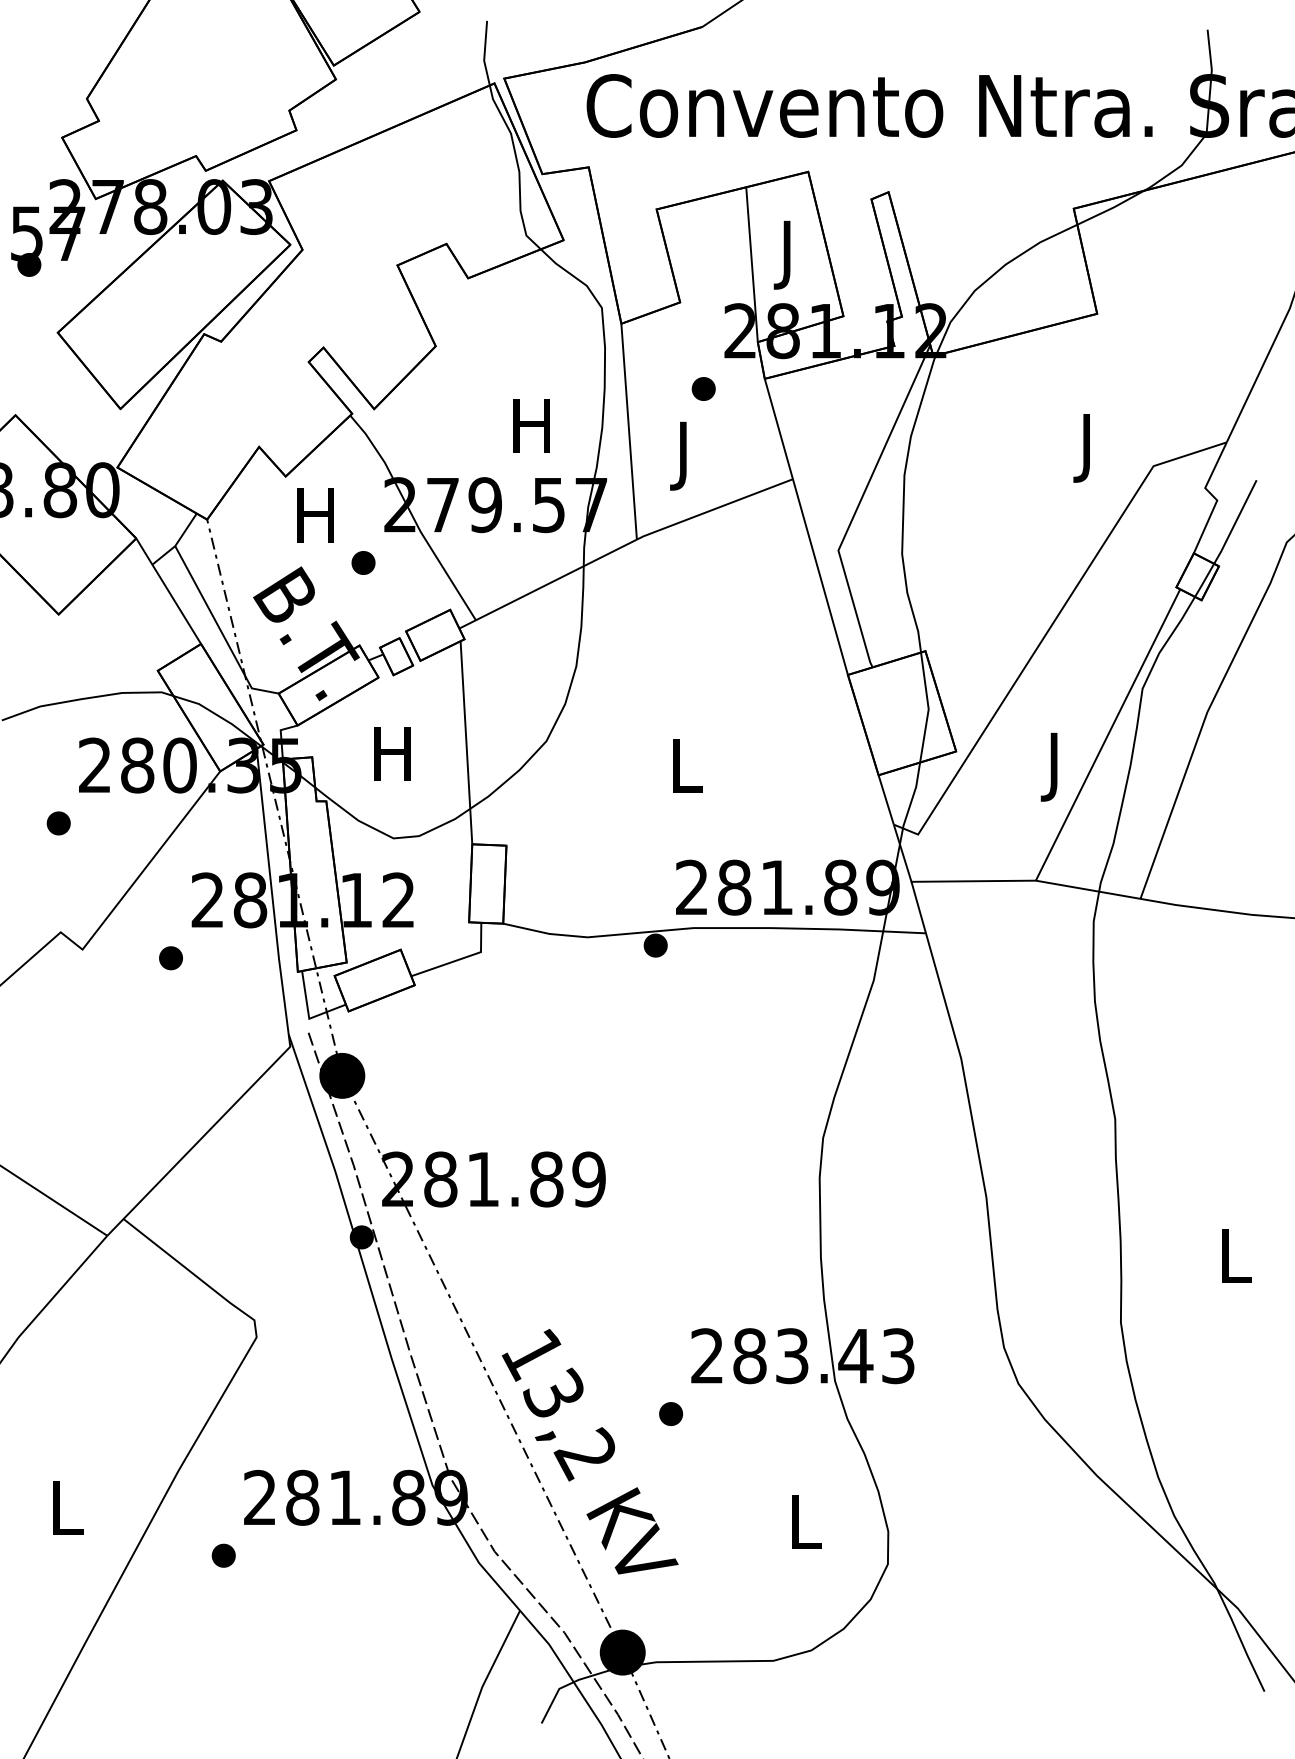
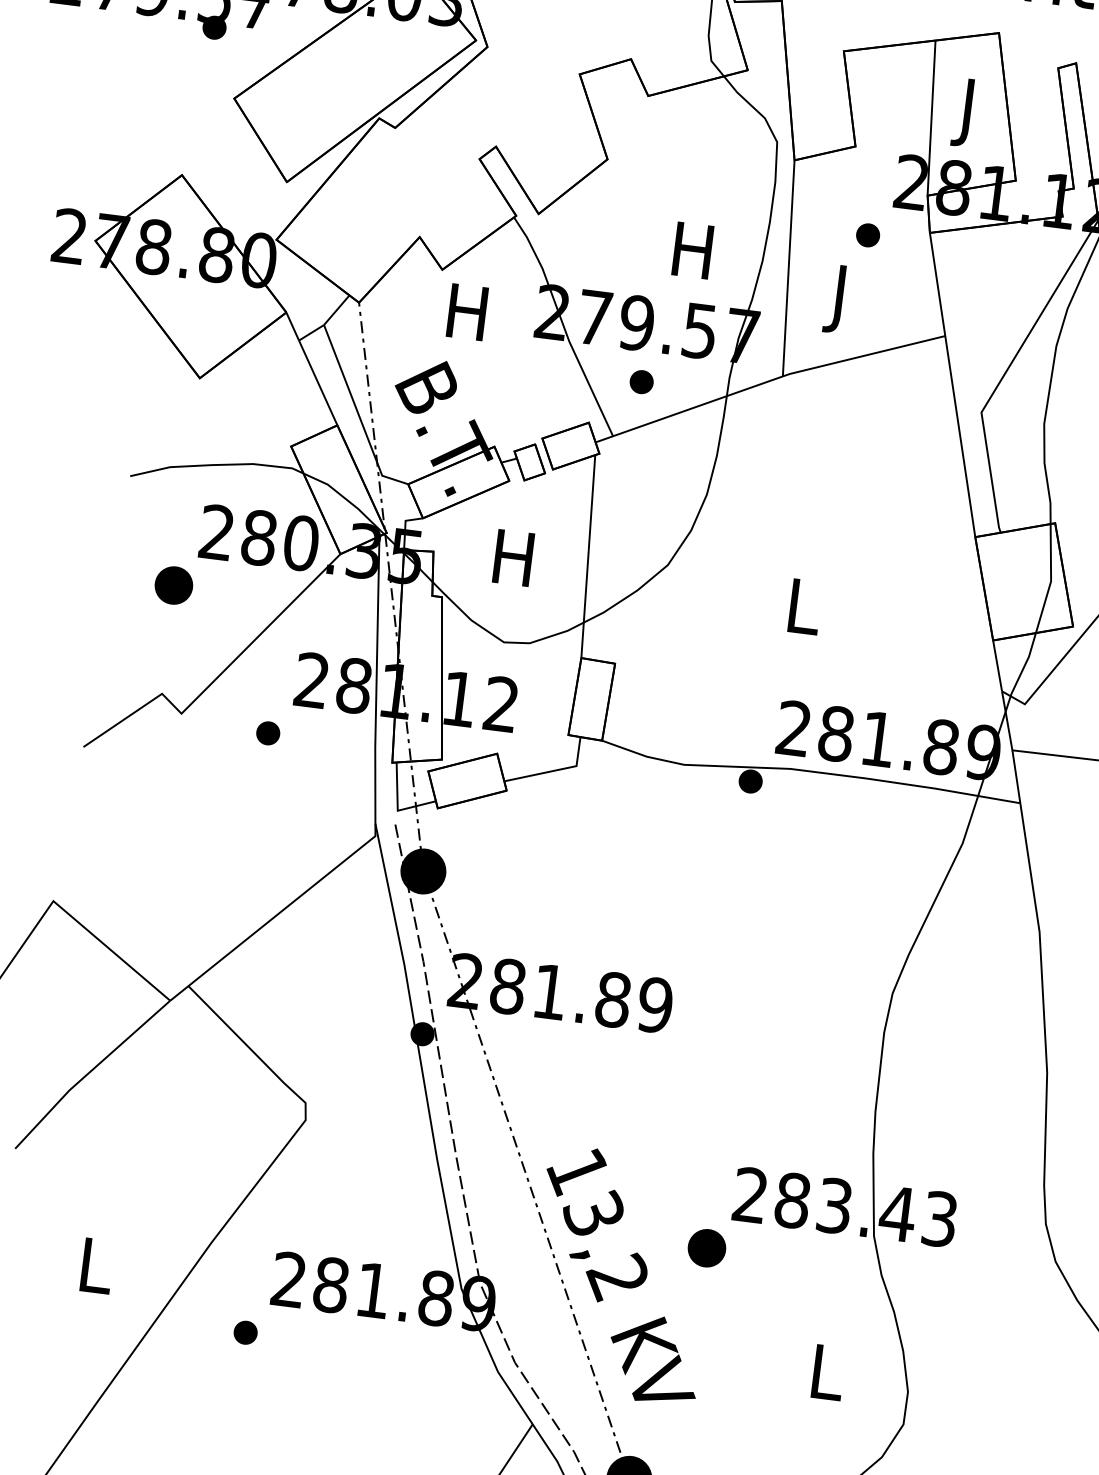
part: (363, 562) -> (641, 381), moved
part: (58, 823) -> (173, 585), size x1.6
part: (671, 1413) -> (707, 1247), size x1.6

